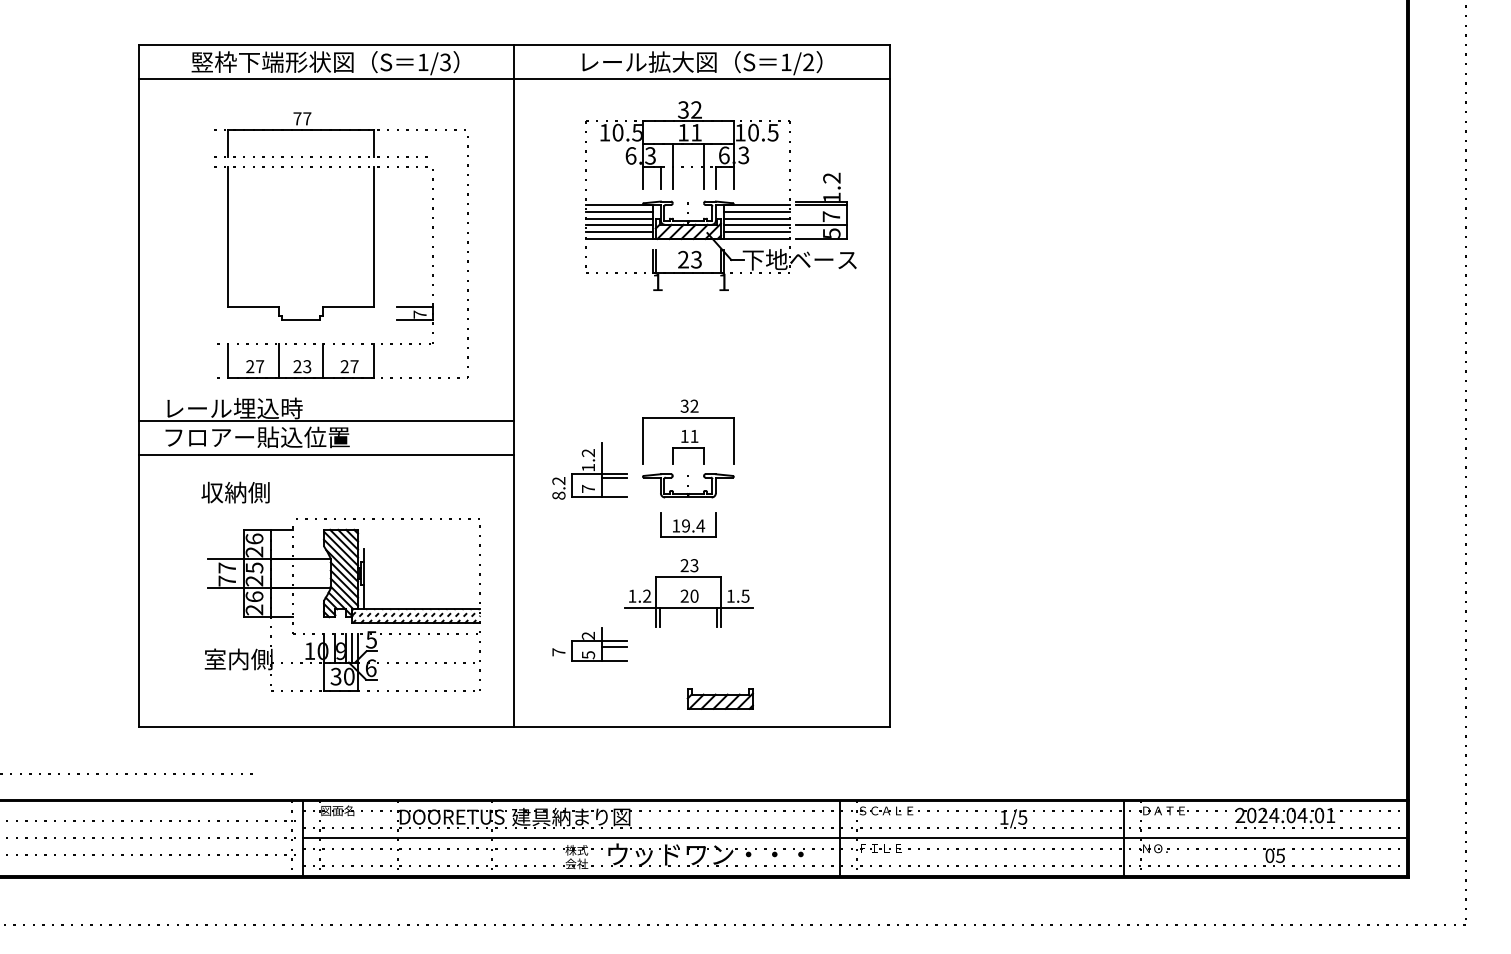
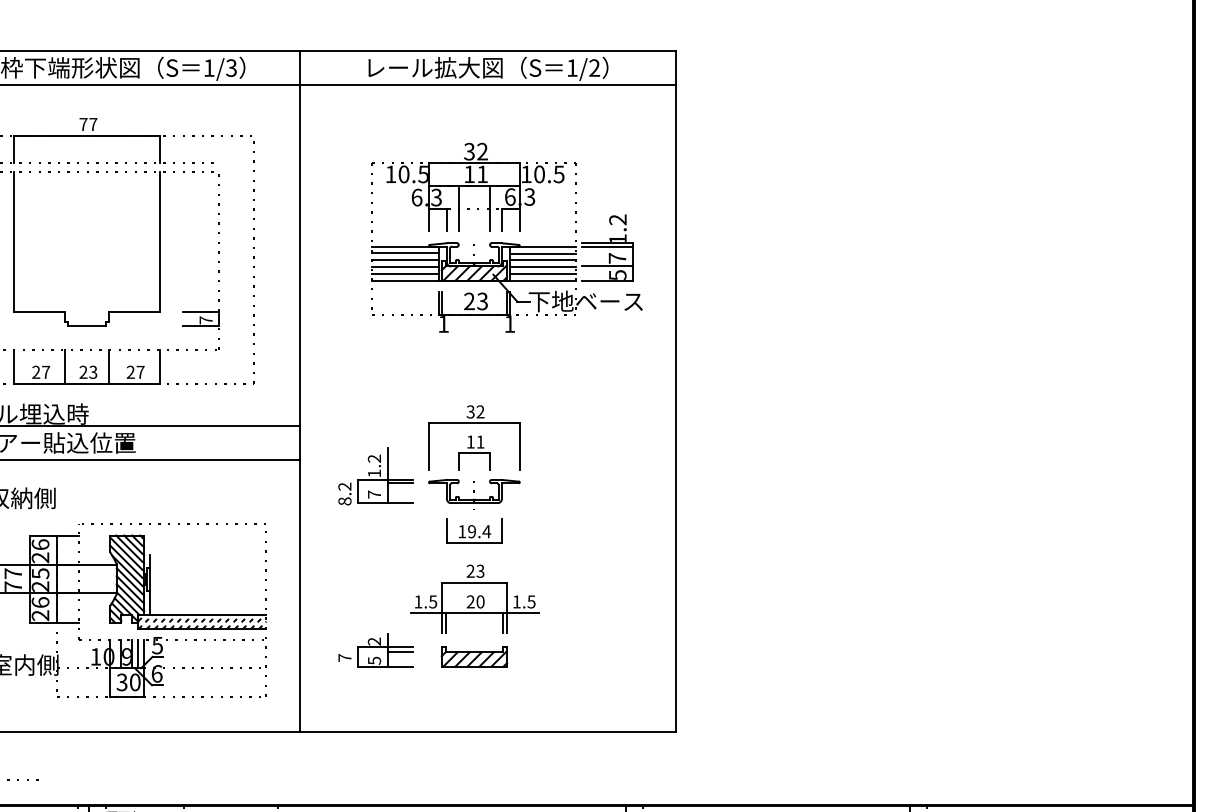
part: (720, 195) -> (506, 237), moved
text: (647, 595) -> (433, 601), 1.2 -> 1.5
part: (719, 698) -> (473, 656), moved

